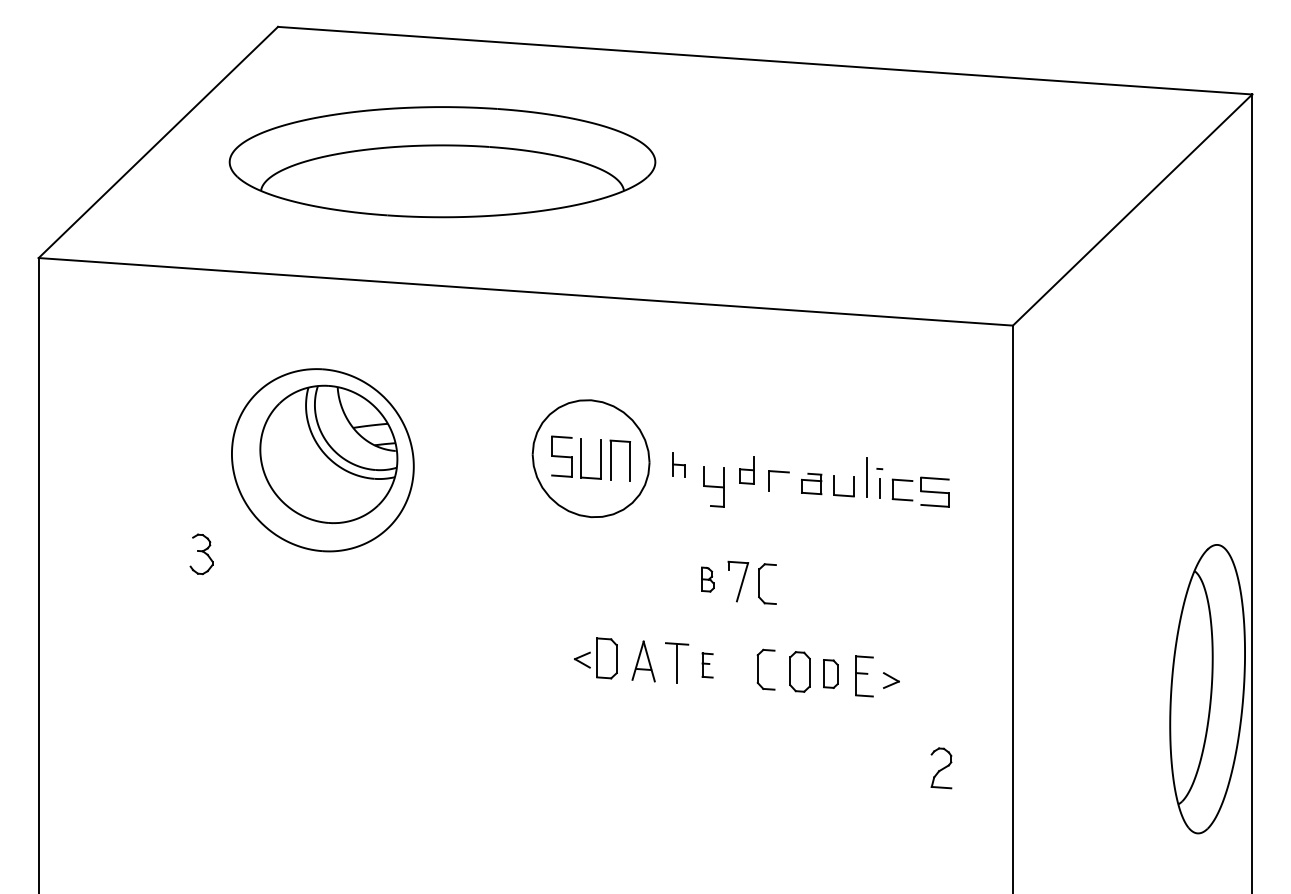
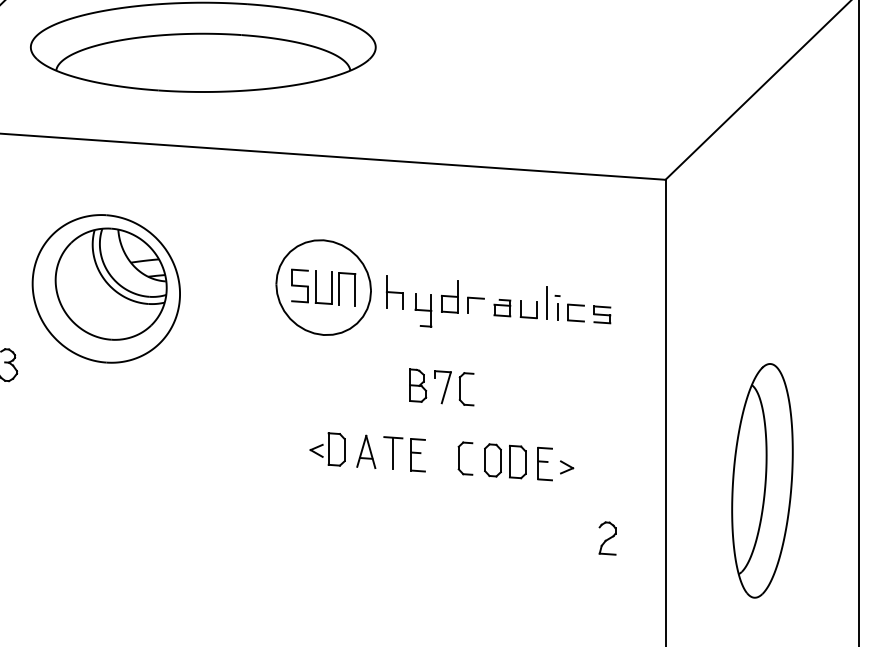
part: (678, 464) -> (394, 292), size x1.67
part: (746, 470) -> (449, 297), size x1.43
part: (934, 492) -> (601, 315), size x0.71
part: (707, 579) -> (418, 385), size x1.67
part: (707, 665) -> (418, 455), size x1.67
part: (830, 673) -> (517, 461), size x1.43
part: (1207, 689) -> (762, 481), moved

